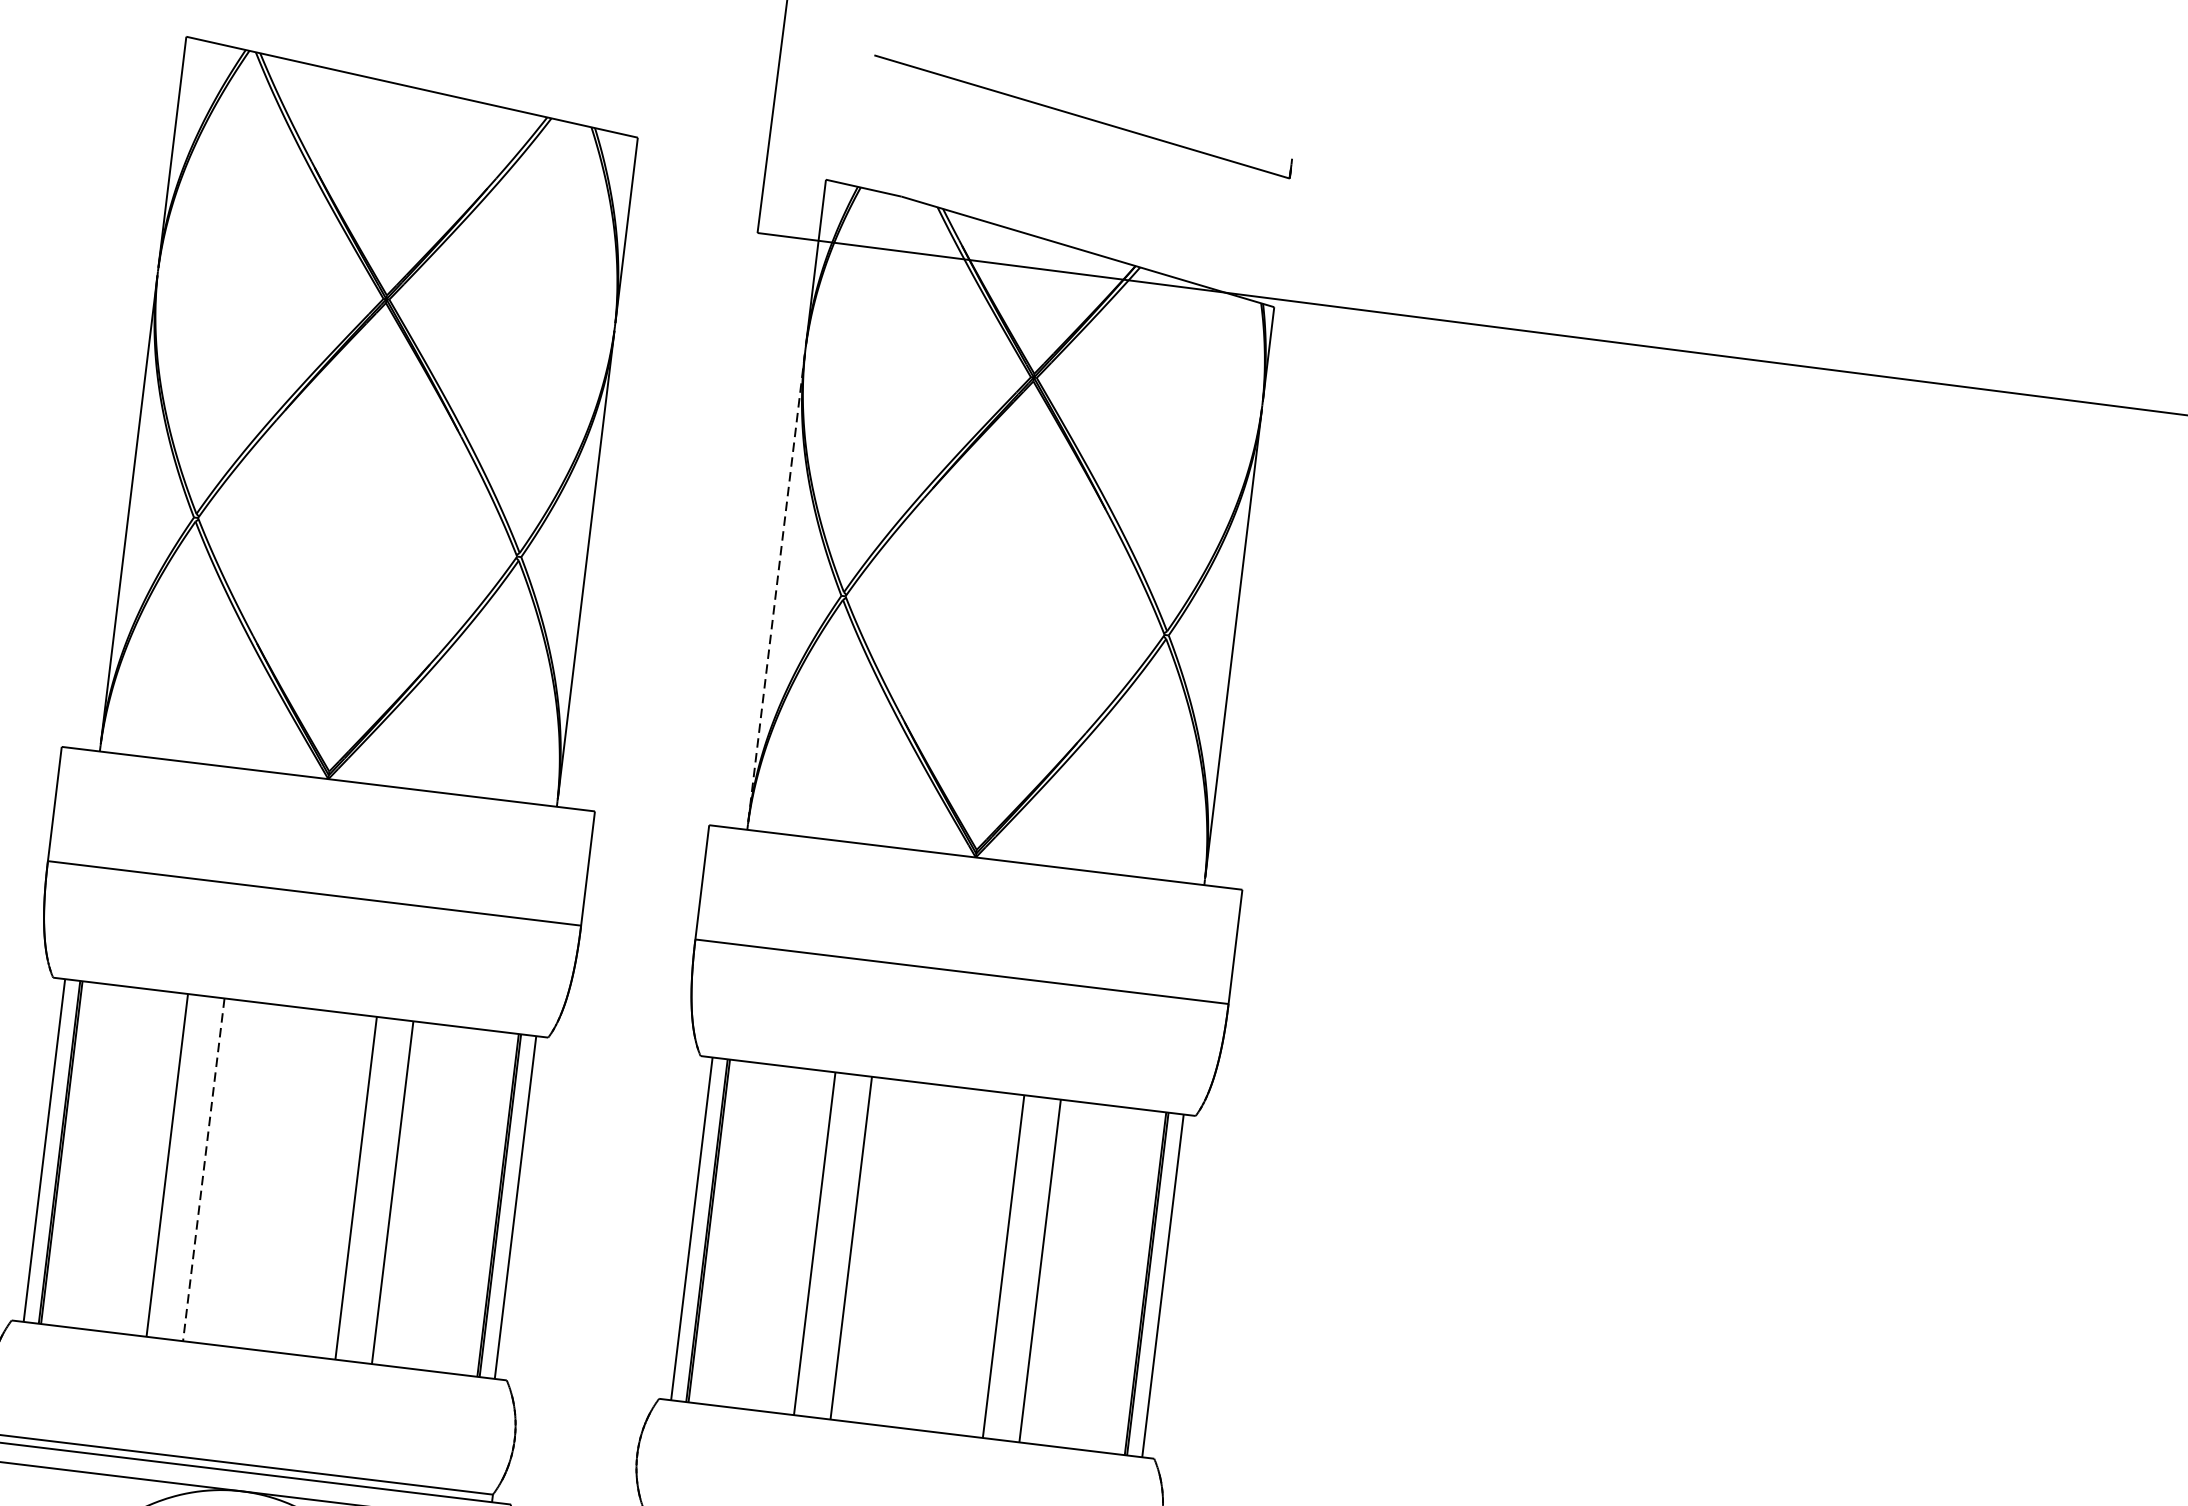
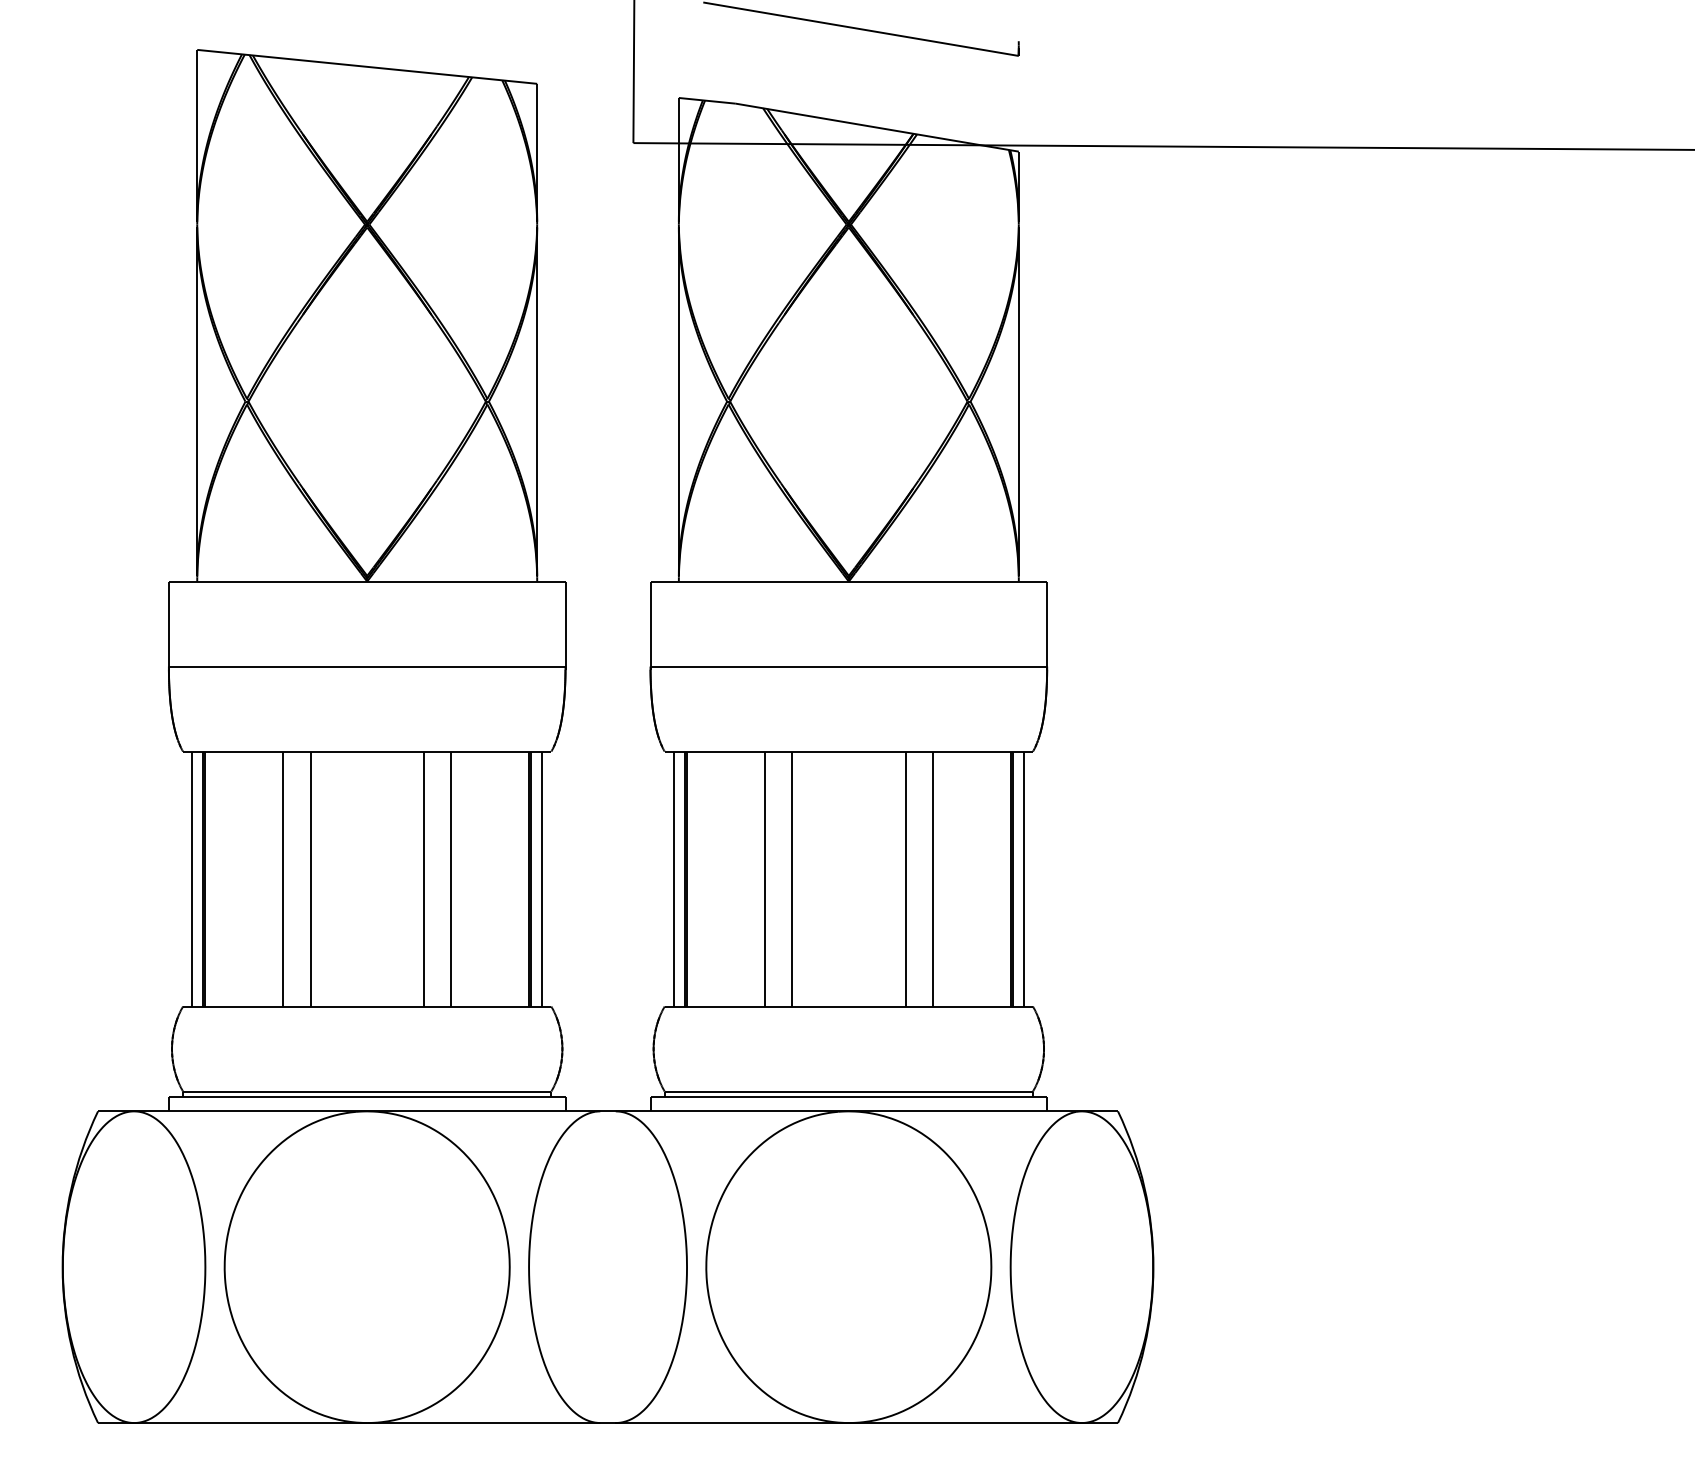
line: (775, 589) -> (678, 402), dashed -> solid
line: (203, 1170) -> (310, 879), dashed -> solid

